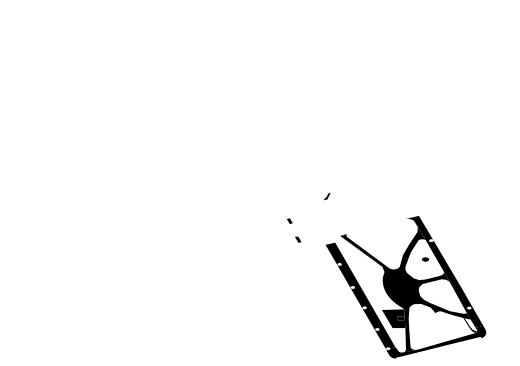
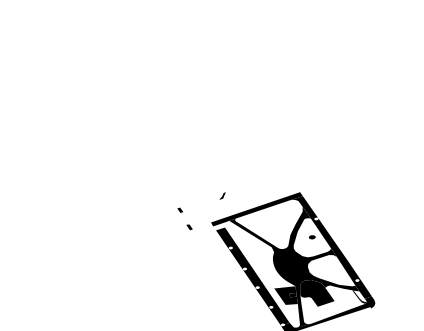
part: (327, 196) -> (223, 195), moved
fill: (369, 225) -> (256, 208), added
fill: (426, 317) -> (317, 292), added

